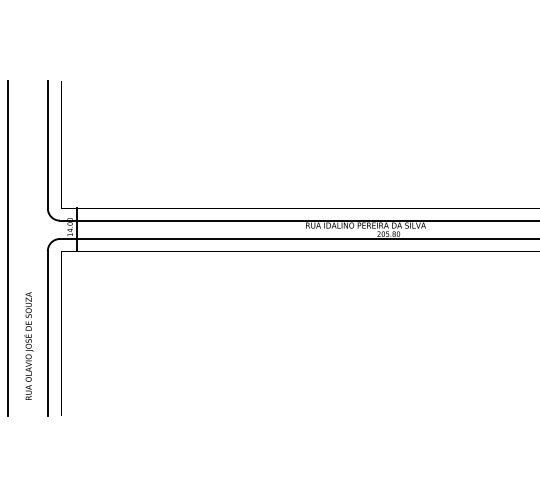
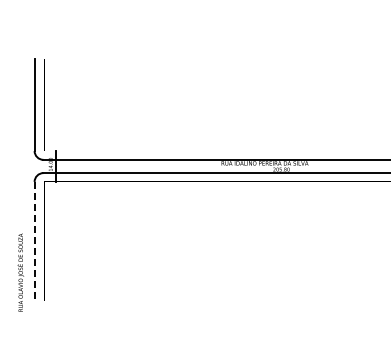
line: (7, 247) -> (5, 179), removed
line: (47, 333) -> (34, 241), solid -> dashed
text: (28, 345) -> (20, 272), moved

